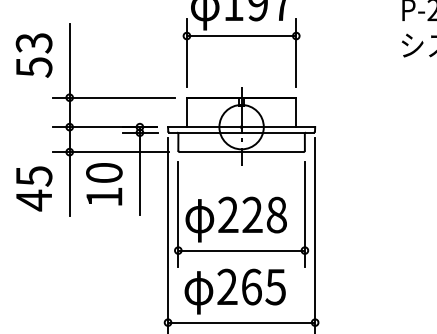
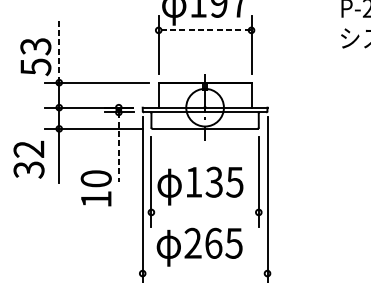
line: (241, 36) -> (205, 30), solid -> dashed
text: (33, 55) -> (35, 57), moved
line: (69, 60) -> (59, 51), solid -> dashed
line: (139, 174) -> (118, 147), solid -> dashed
text: (104, 184) -> (96, 188), moved
text: (33, 188) -> (28, 159), 45 -> 32
text: (252, 214) -> (214, 181), 228 -> 135
line: (241, 250) -> (205, 212), removed
line: (241, 322) -> (205, 273), removed

